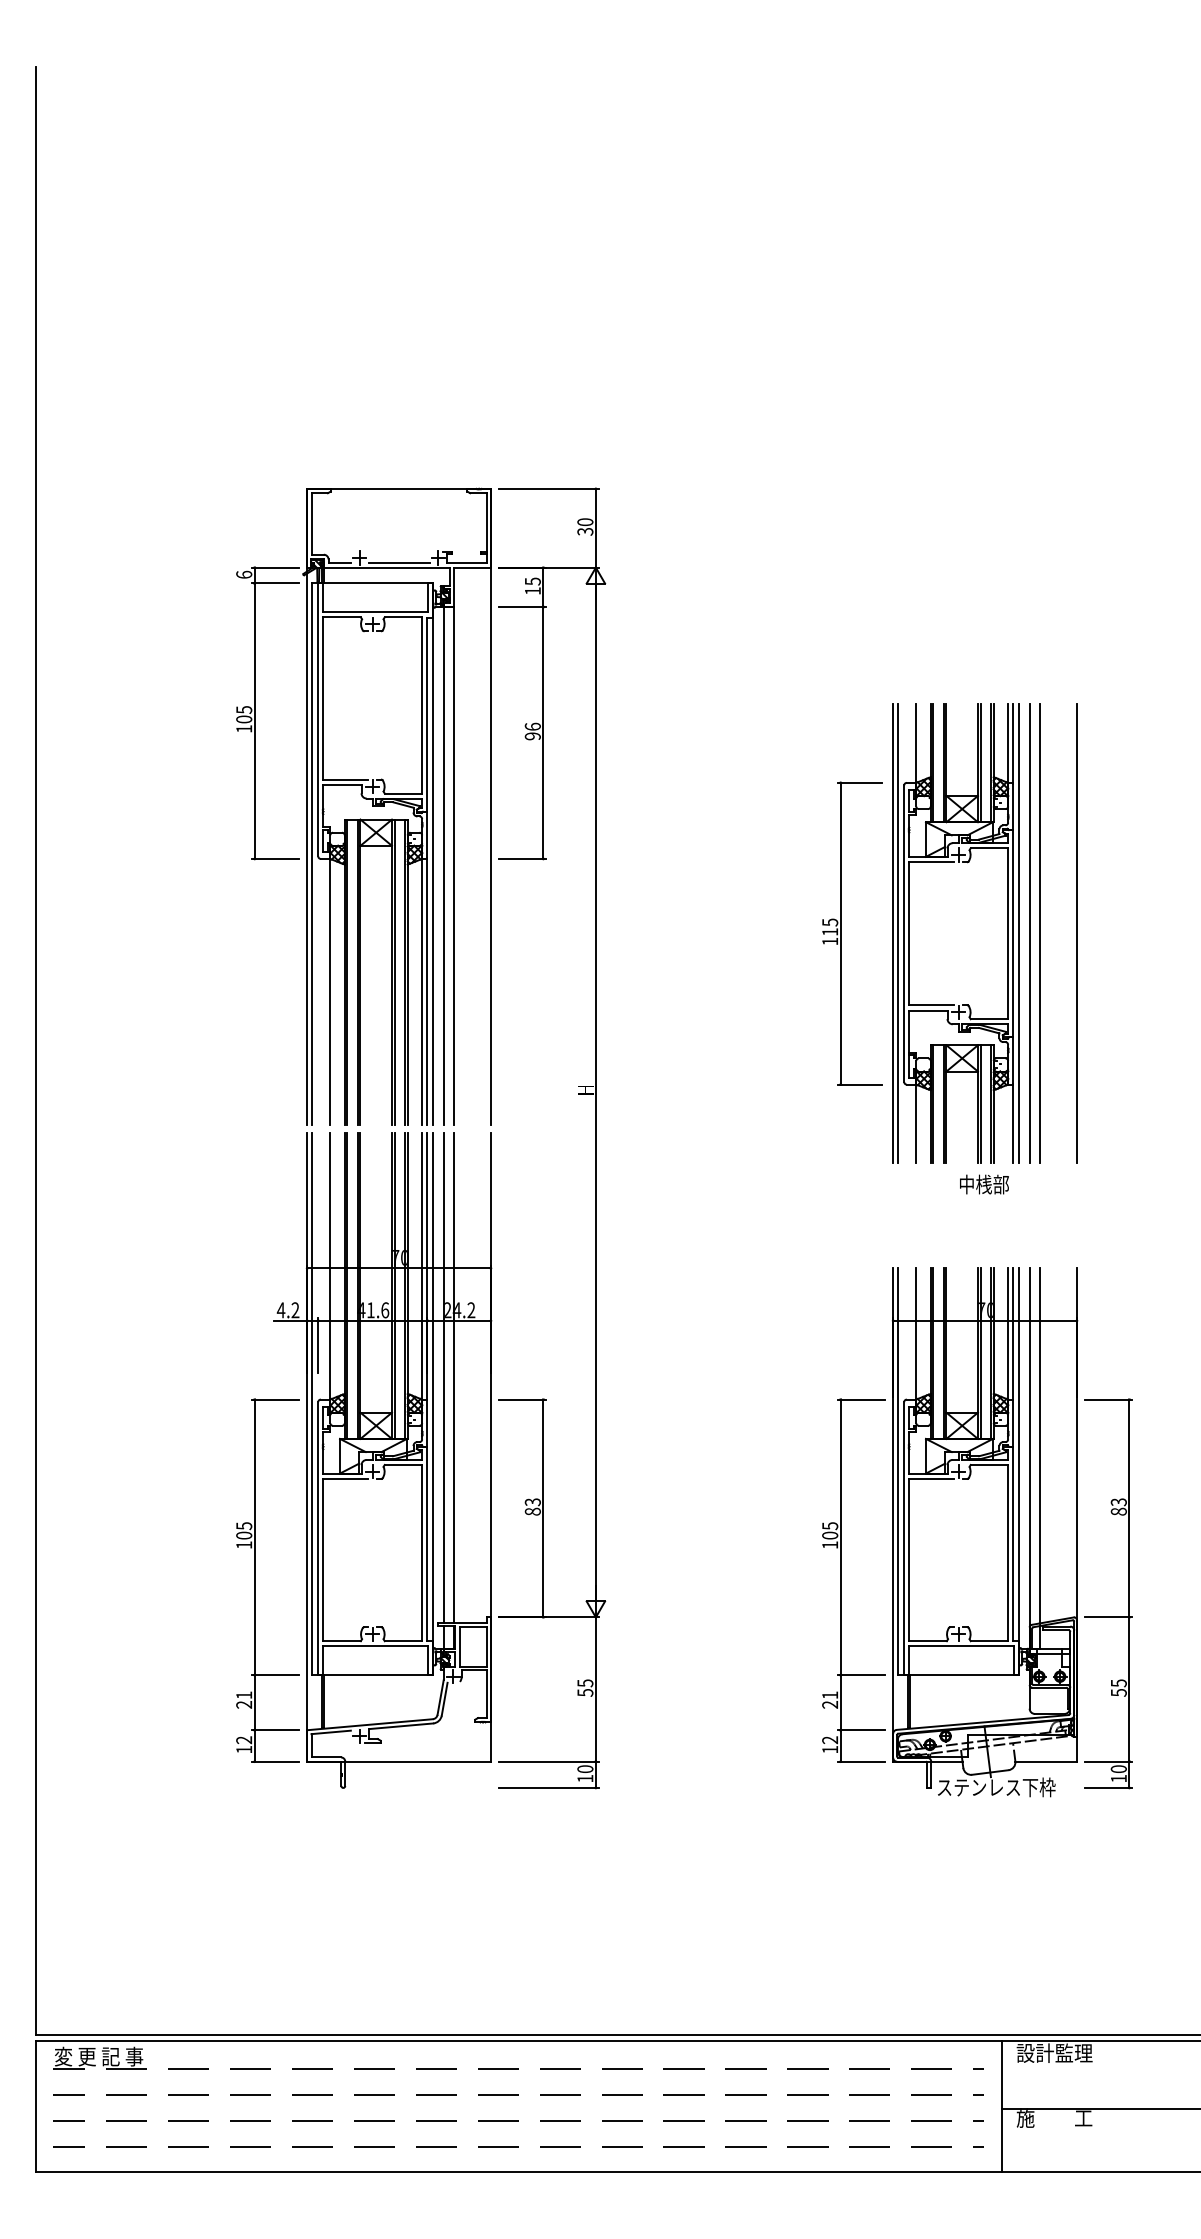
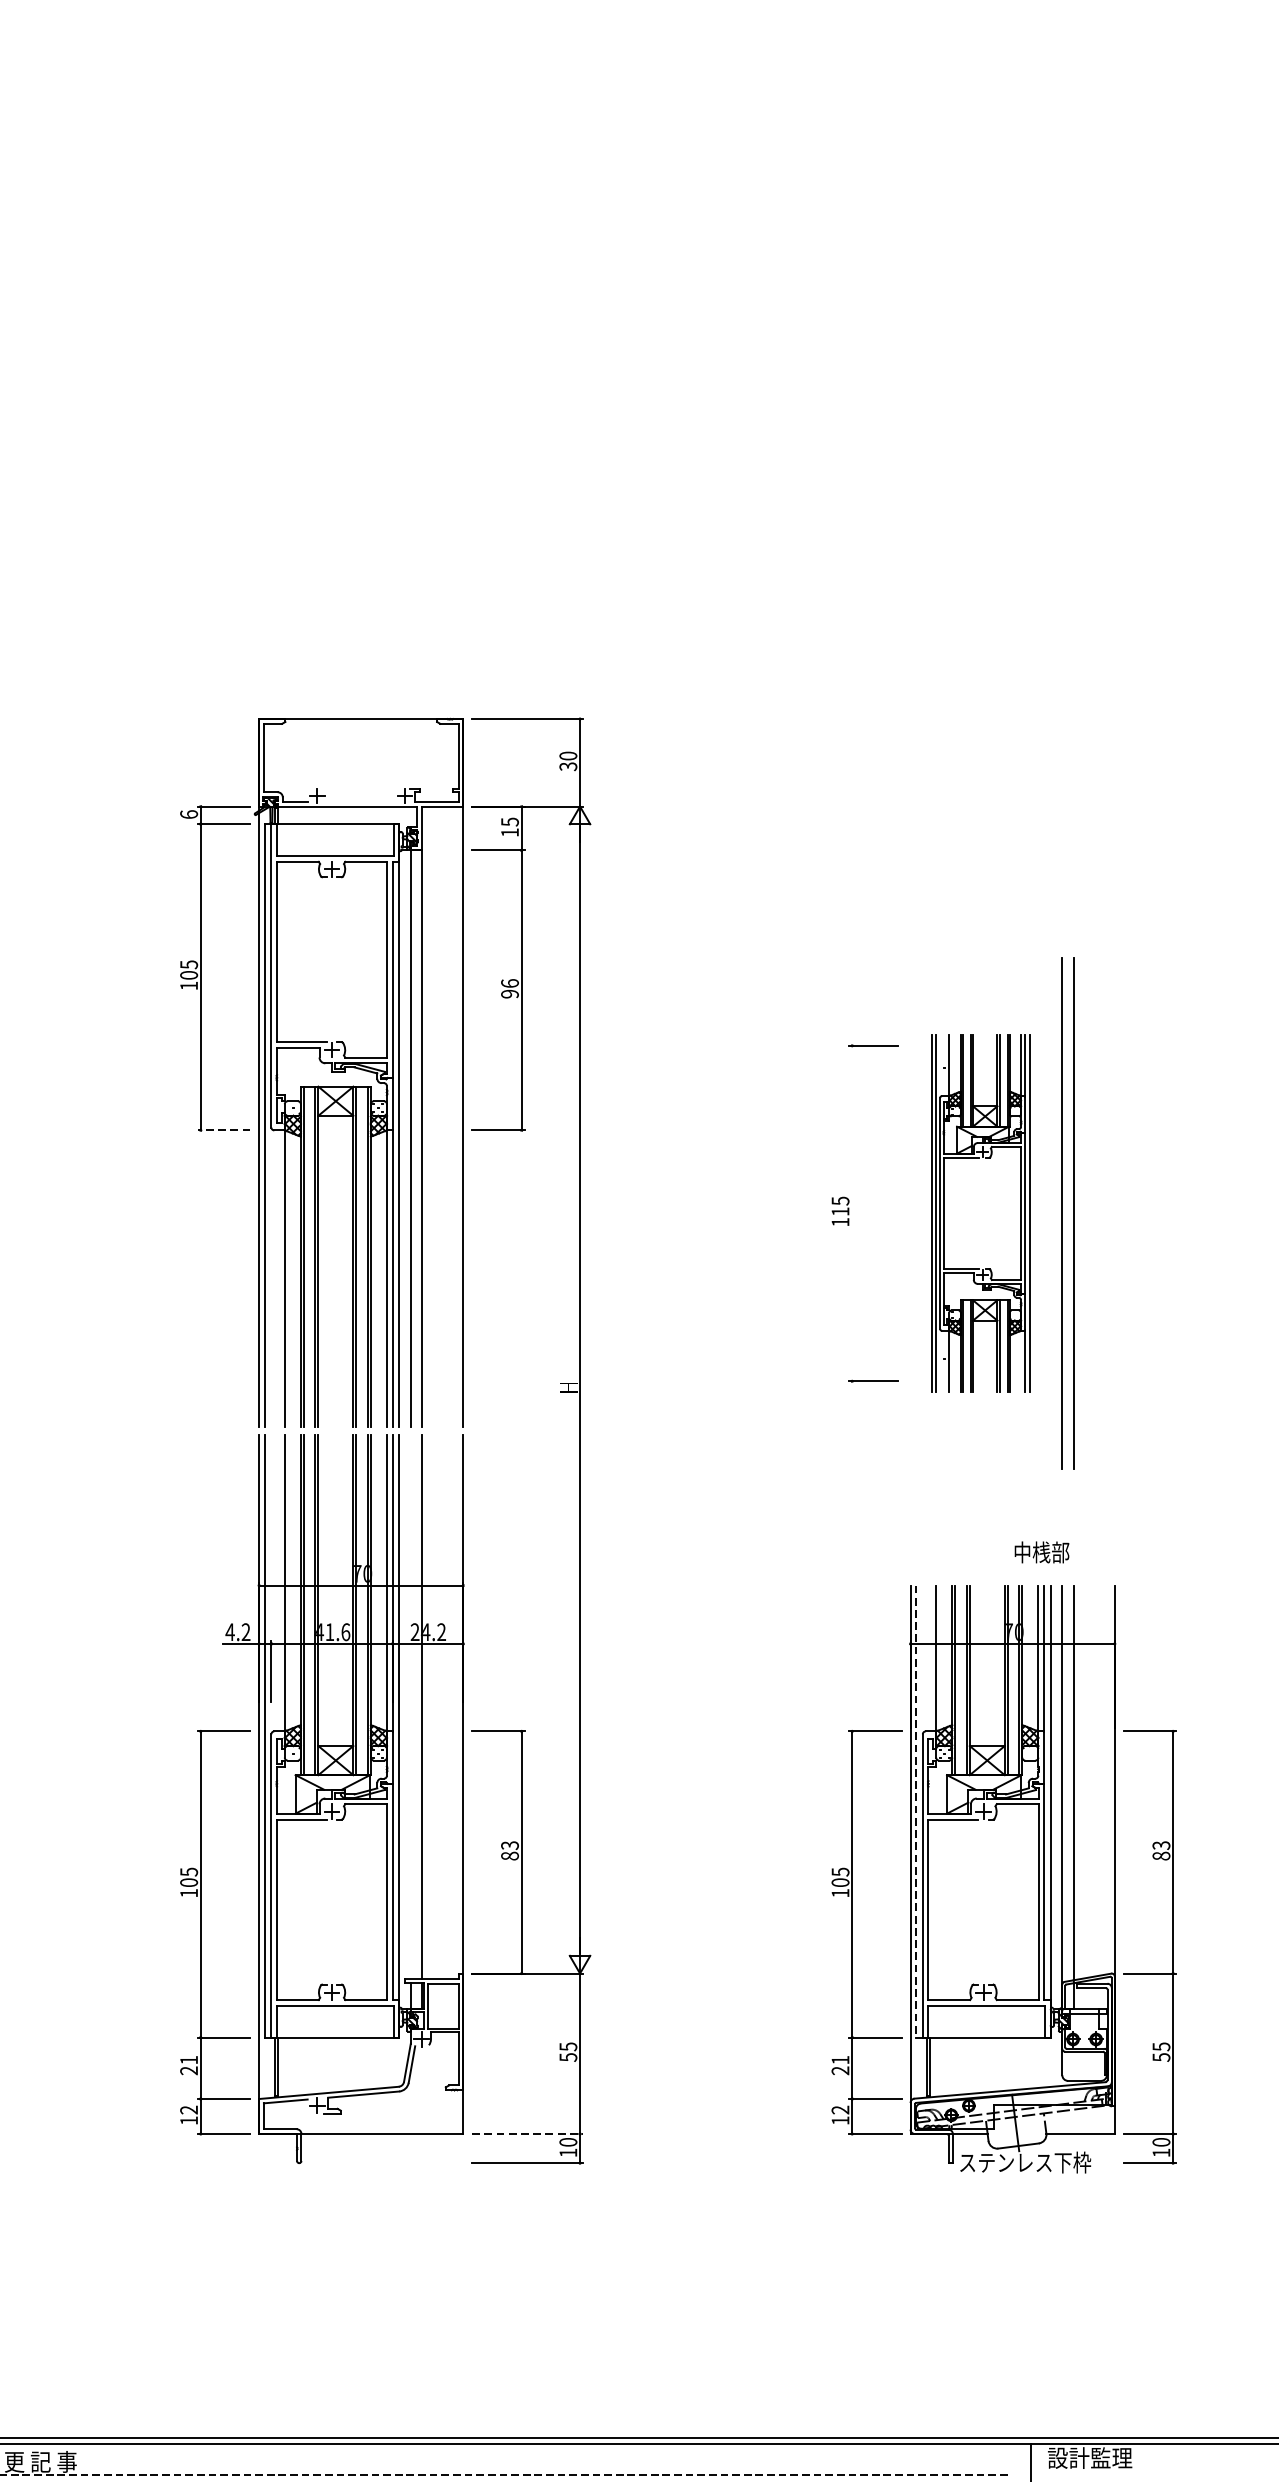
line: (398, 563) -> (360, 801), removed
line: (275, 858) -> (223, 1129), solid -> dashed
line: (840, 933) -> (851, 1213), removed
part: (955, 933) -> (979, 1213), size x0.7
line: (1076, 933) -> (1114, 1213), removed
text: (984, 1184) -> (1042, 1552), moved
line: (443, 1377) -> (410, 1706), removed
line: (898, 1472) -> (916, 1812), solid -> dashed
line: (548, 1761) -> (527, 2133), solid -> dashed

